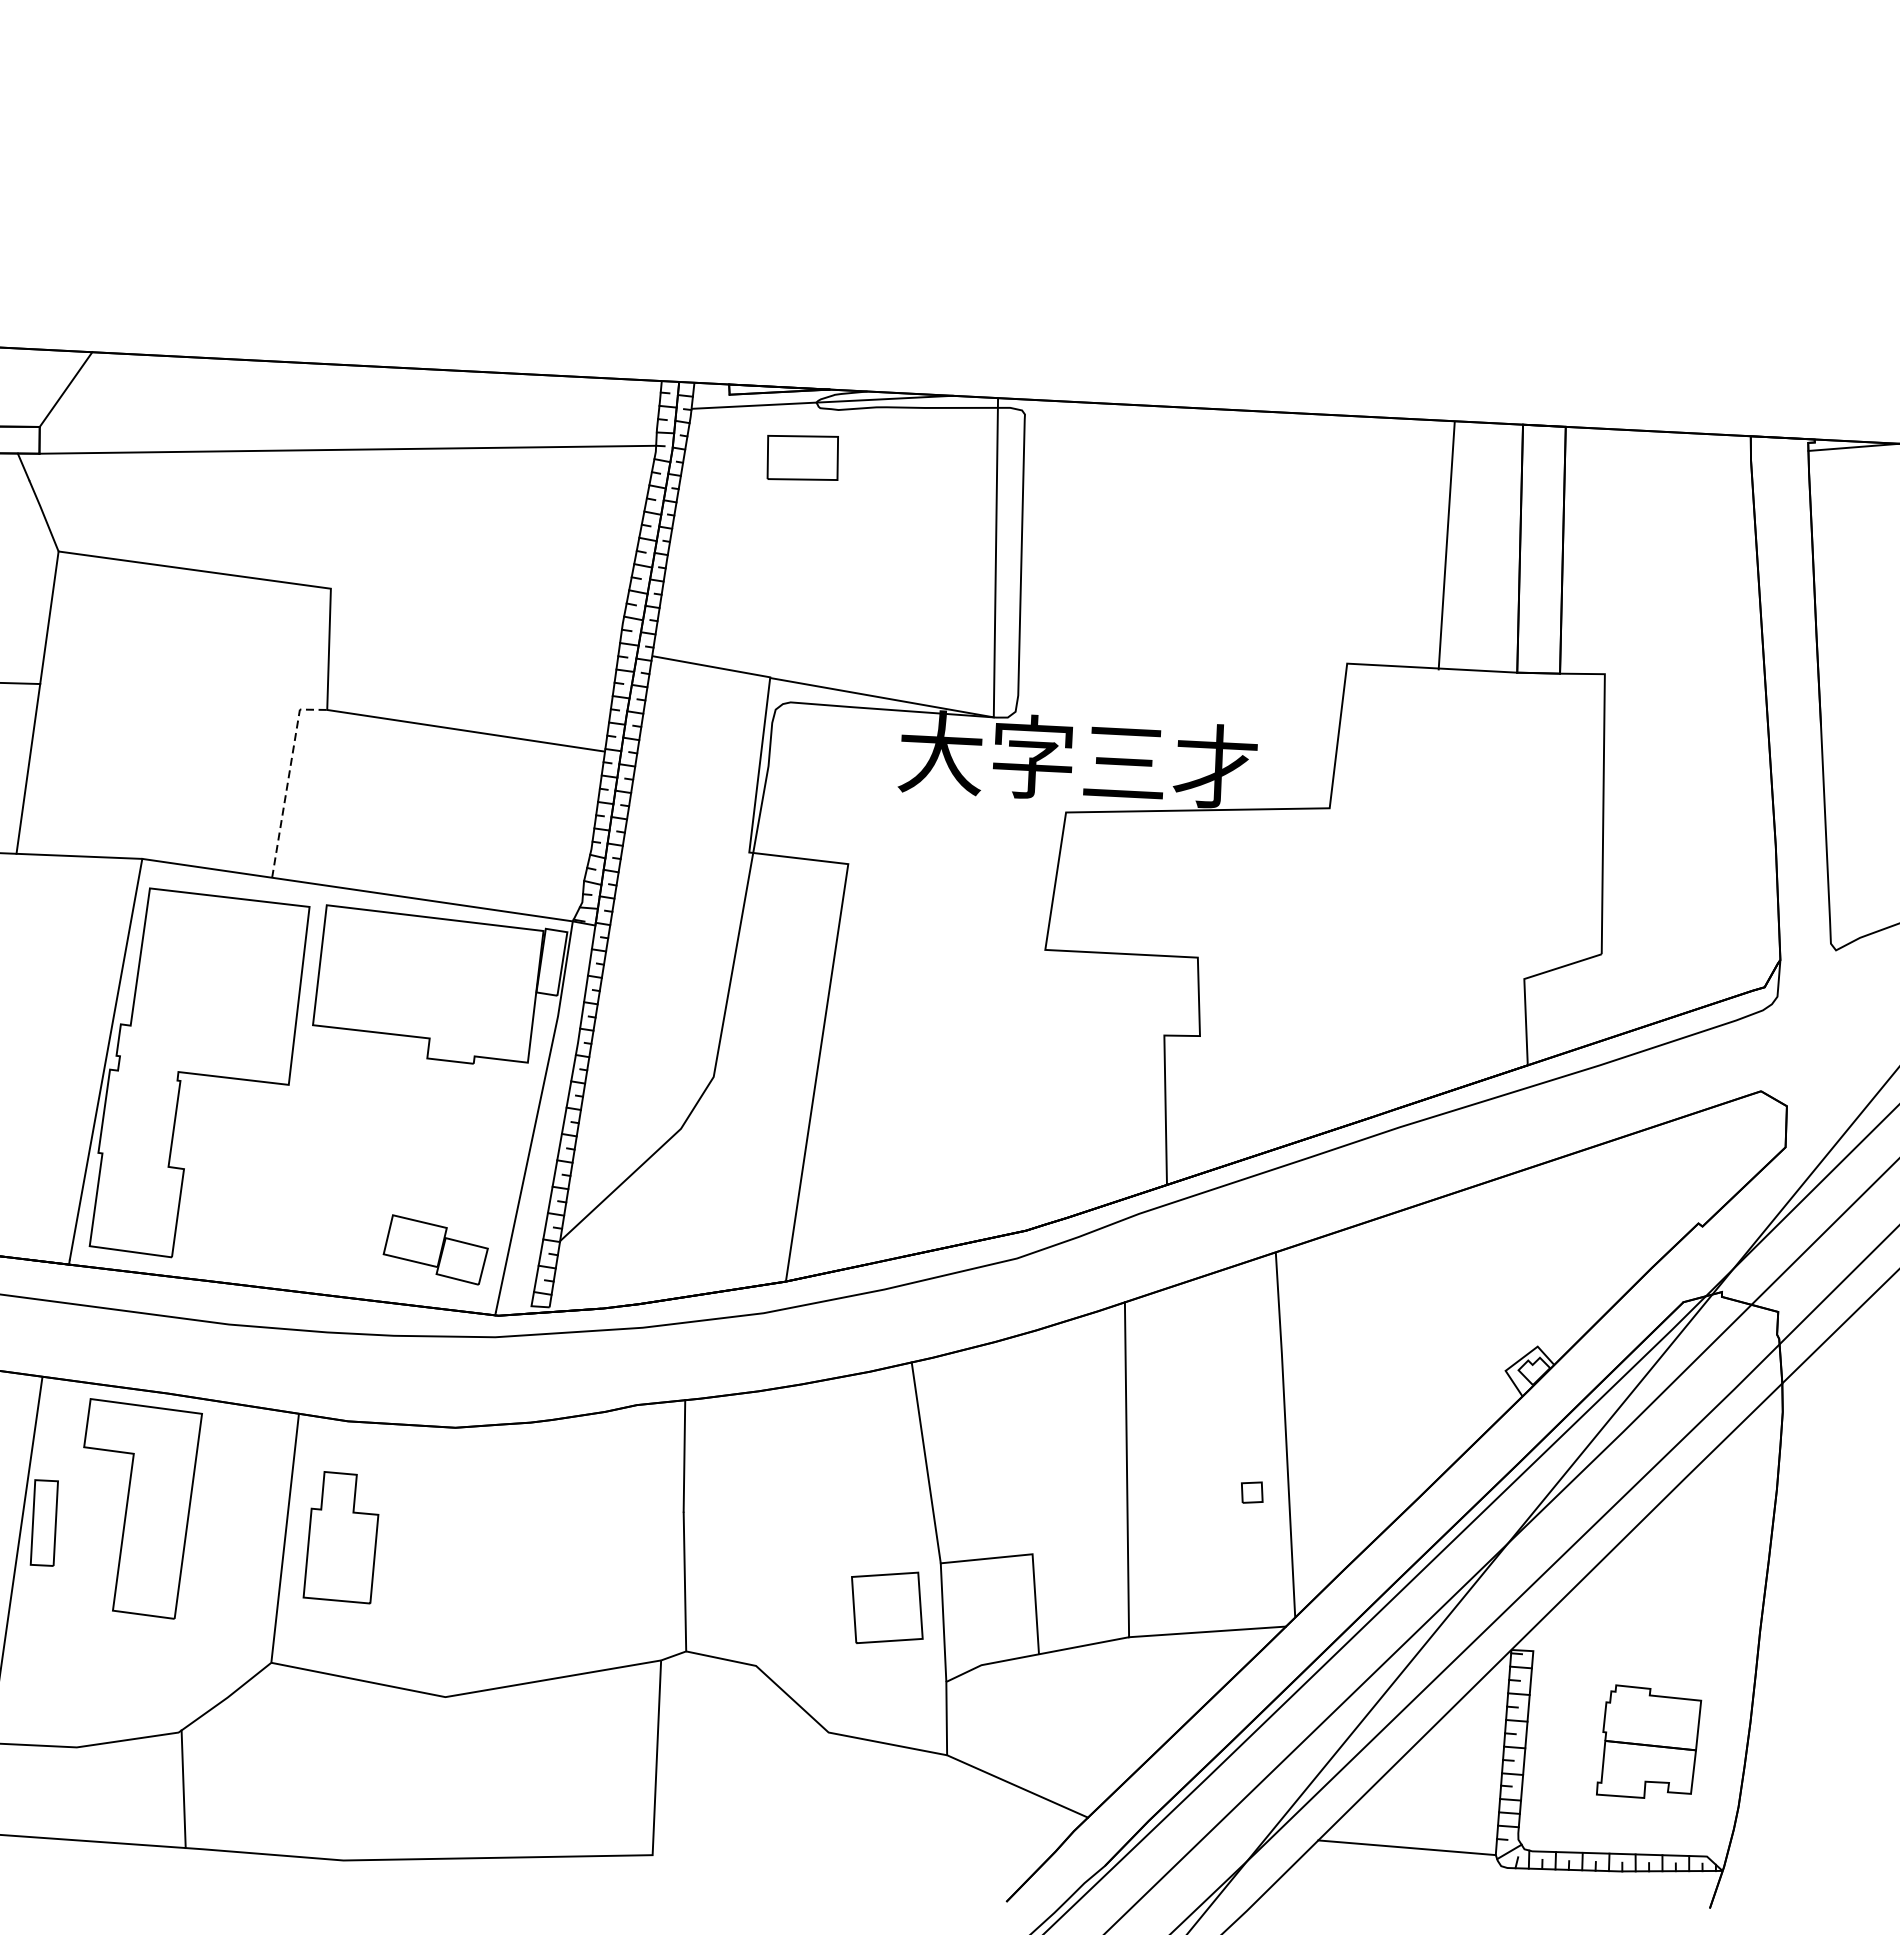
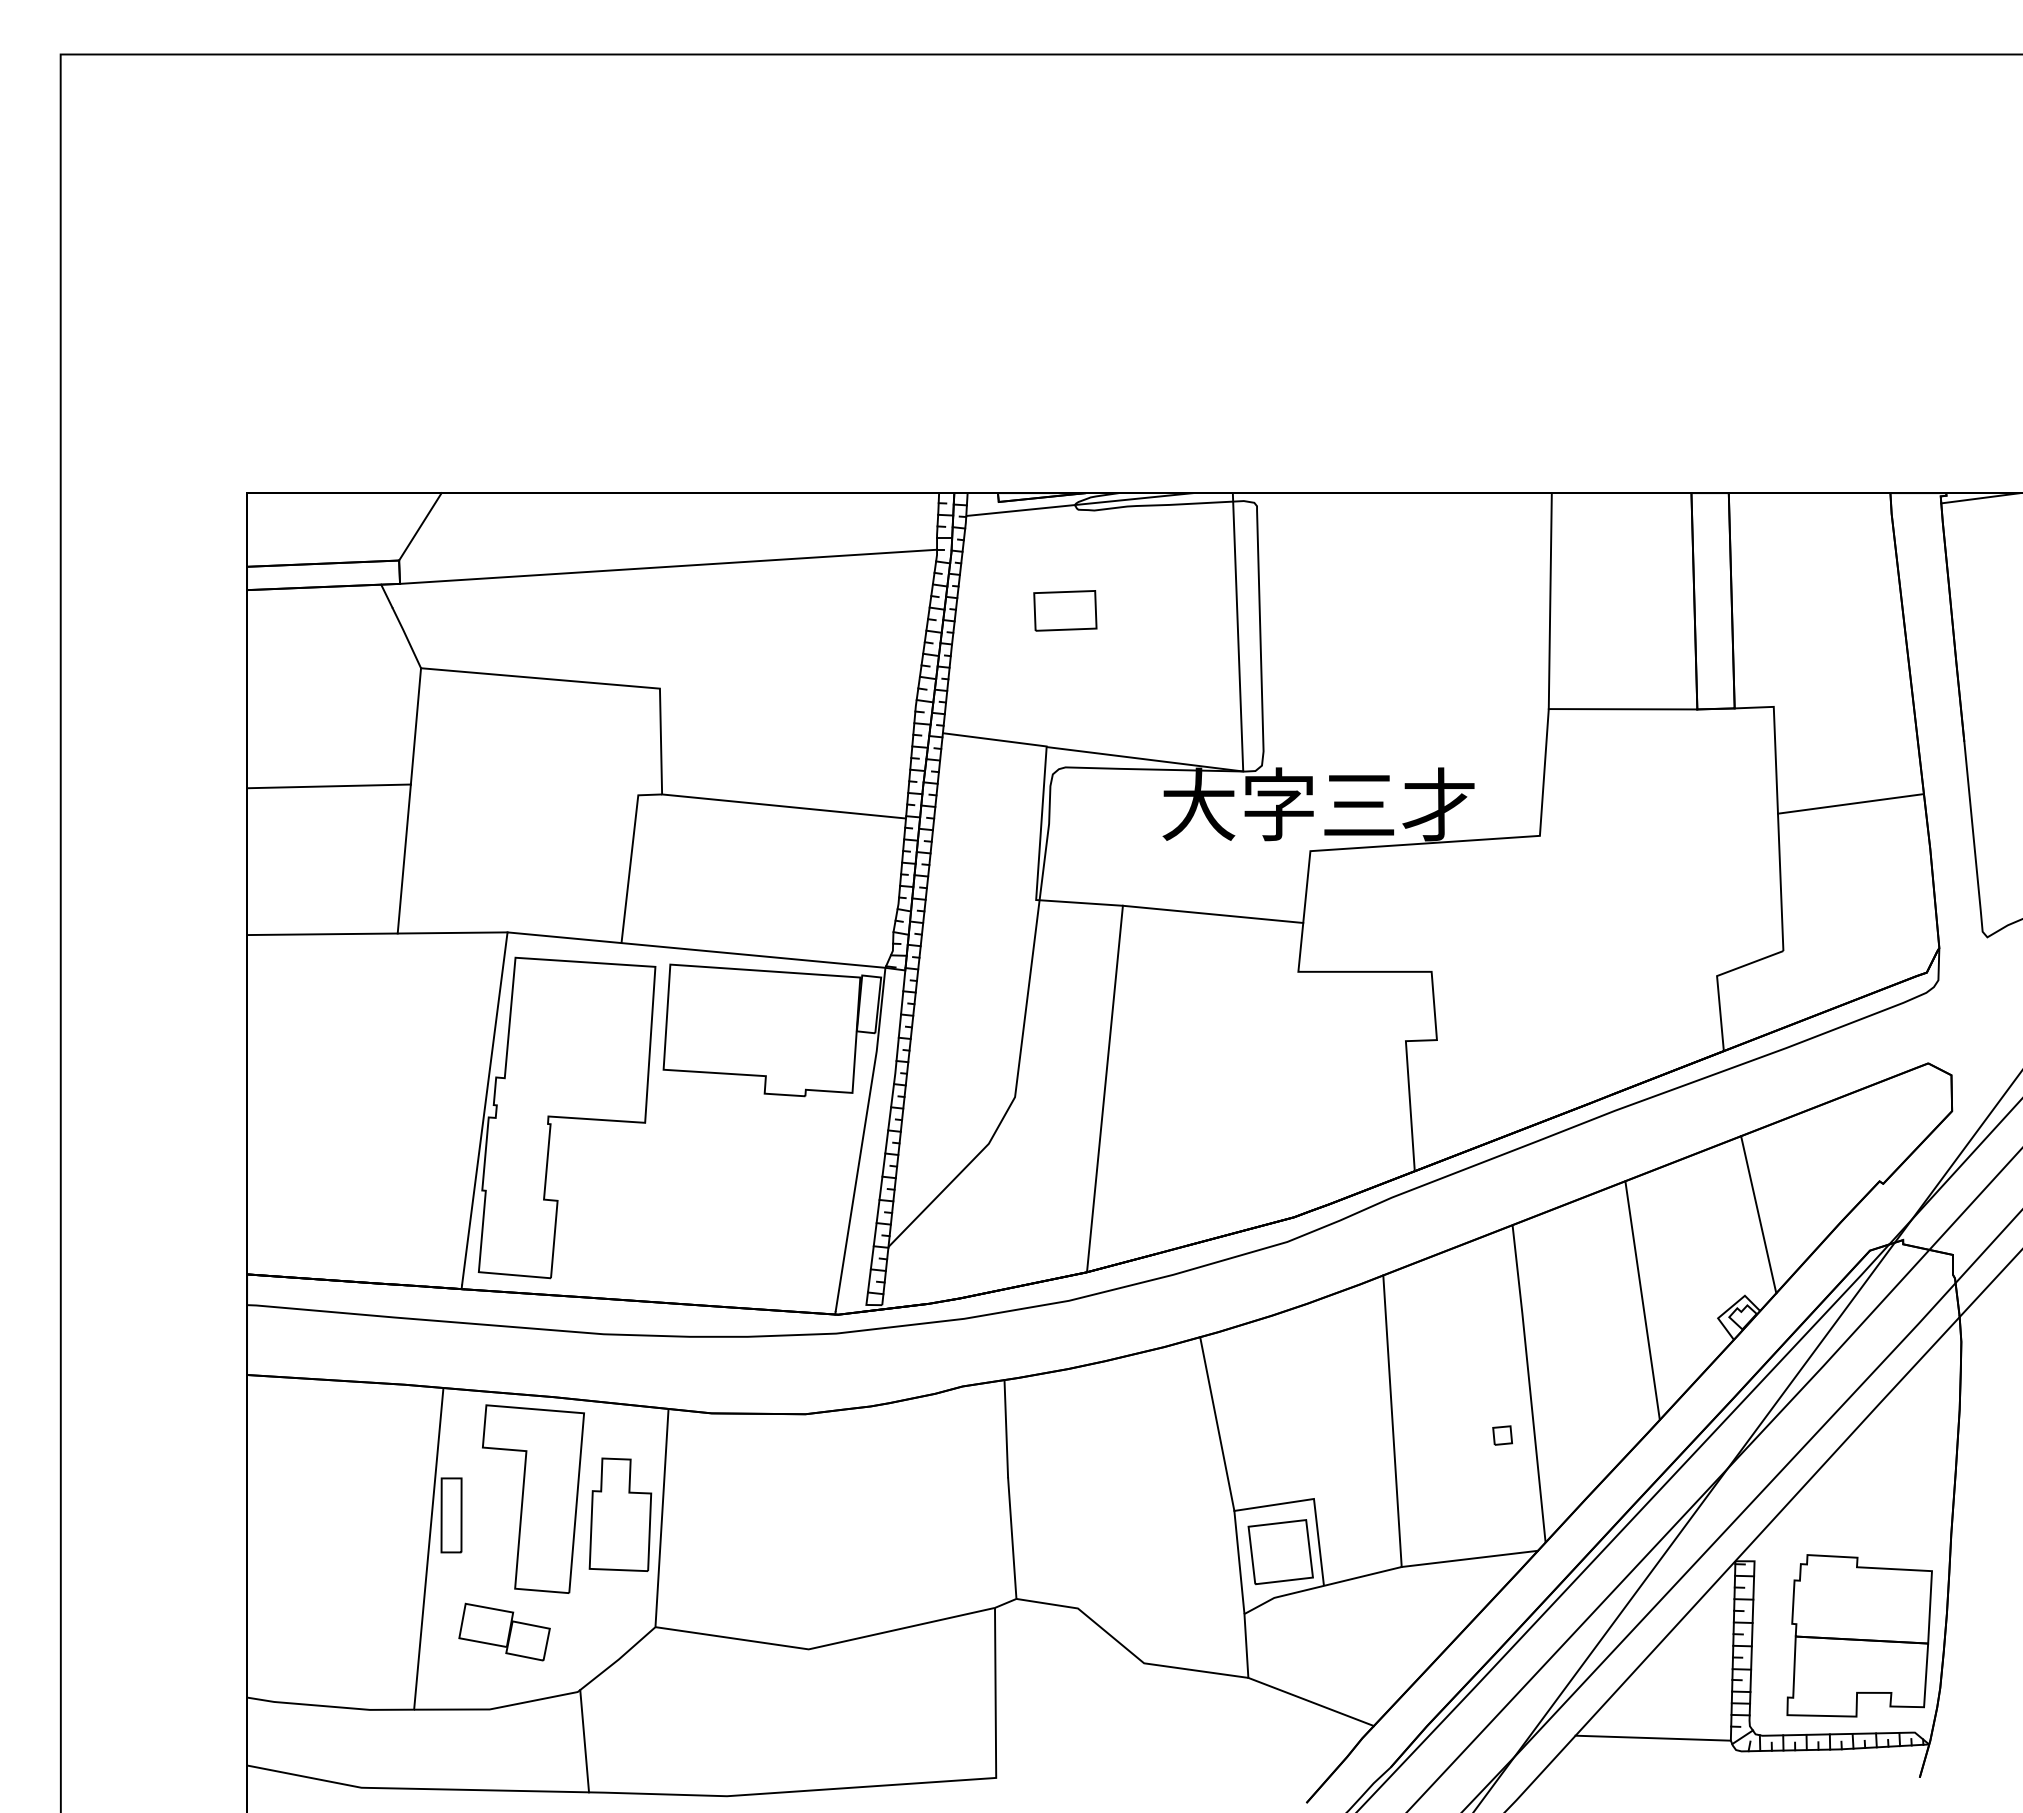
part: (802, 457) -> (1065, 610), moved
line: (1445, 546) -> (1549, 601), moved
line: (288, 779) -> (631, 856), dashed -> solid
line: (1687, 789) -> (1850, 803), added
line: (950, 878) -> (1212, 913), added
part: (435, 1249) -> (504, 1631), moved
line: (1557, 1254) -> (1758, 1214), added
line: (1420, 1346) -> (1642, 1300), added
part: (342, 1537) -> (620, 1514), moved
part: (886, 1608) -> (1280, 1552), moved
part: (1649, 1742) -> (1859, 1635), size x1.67

